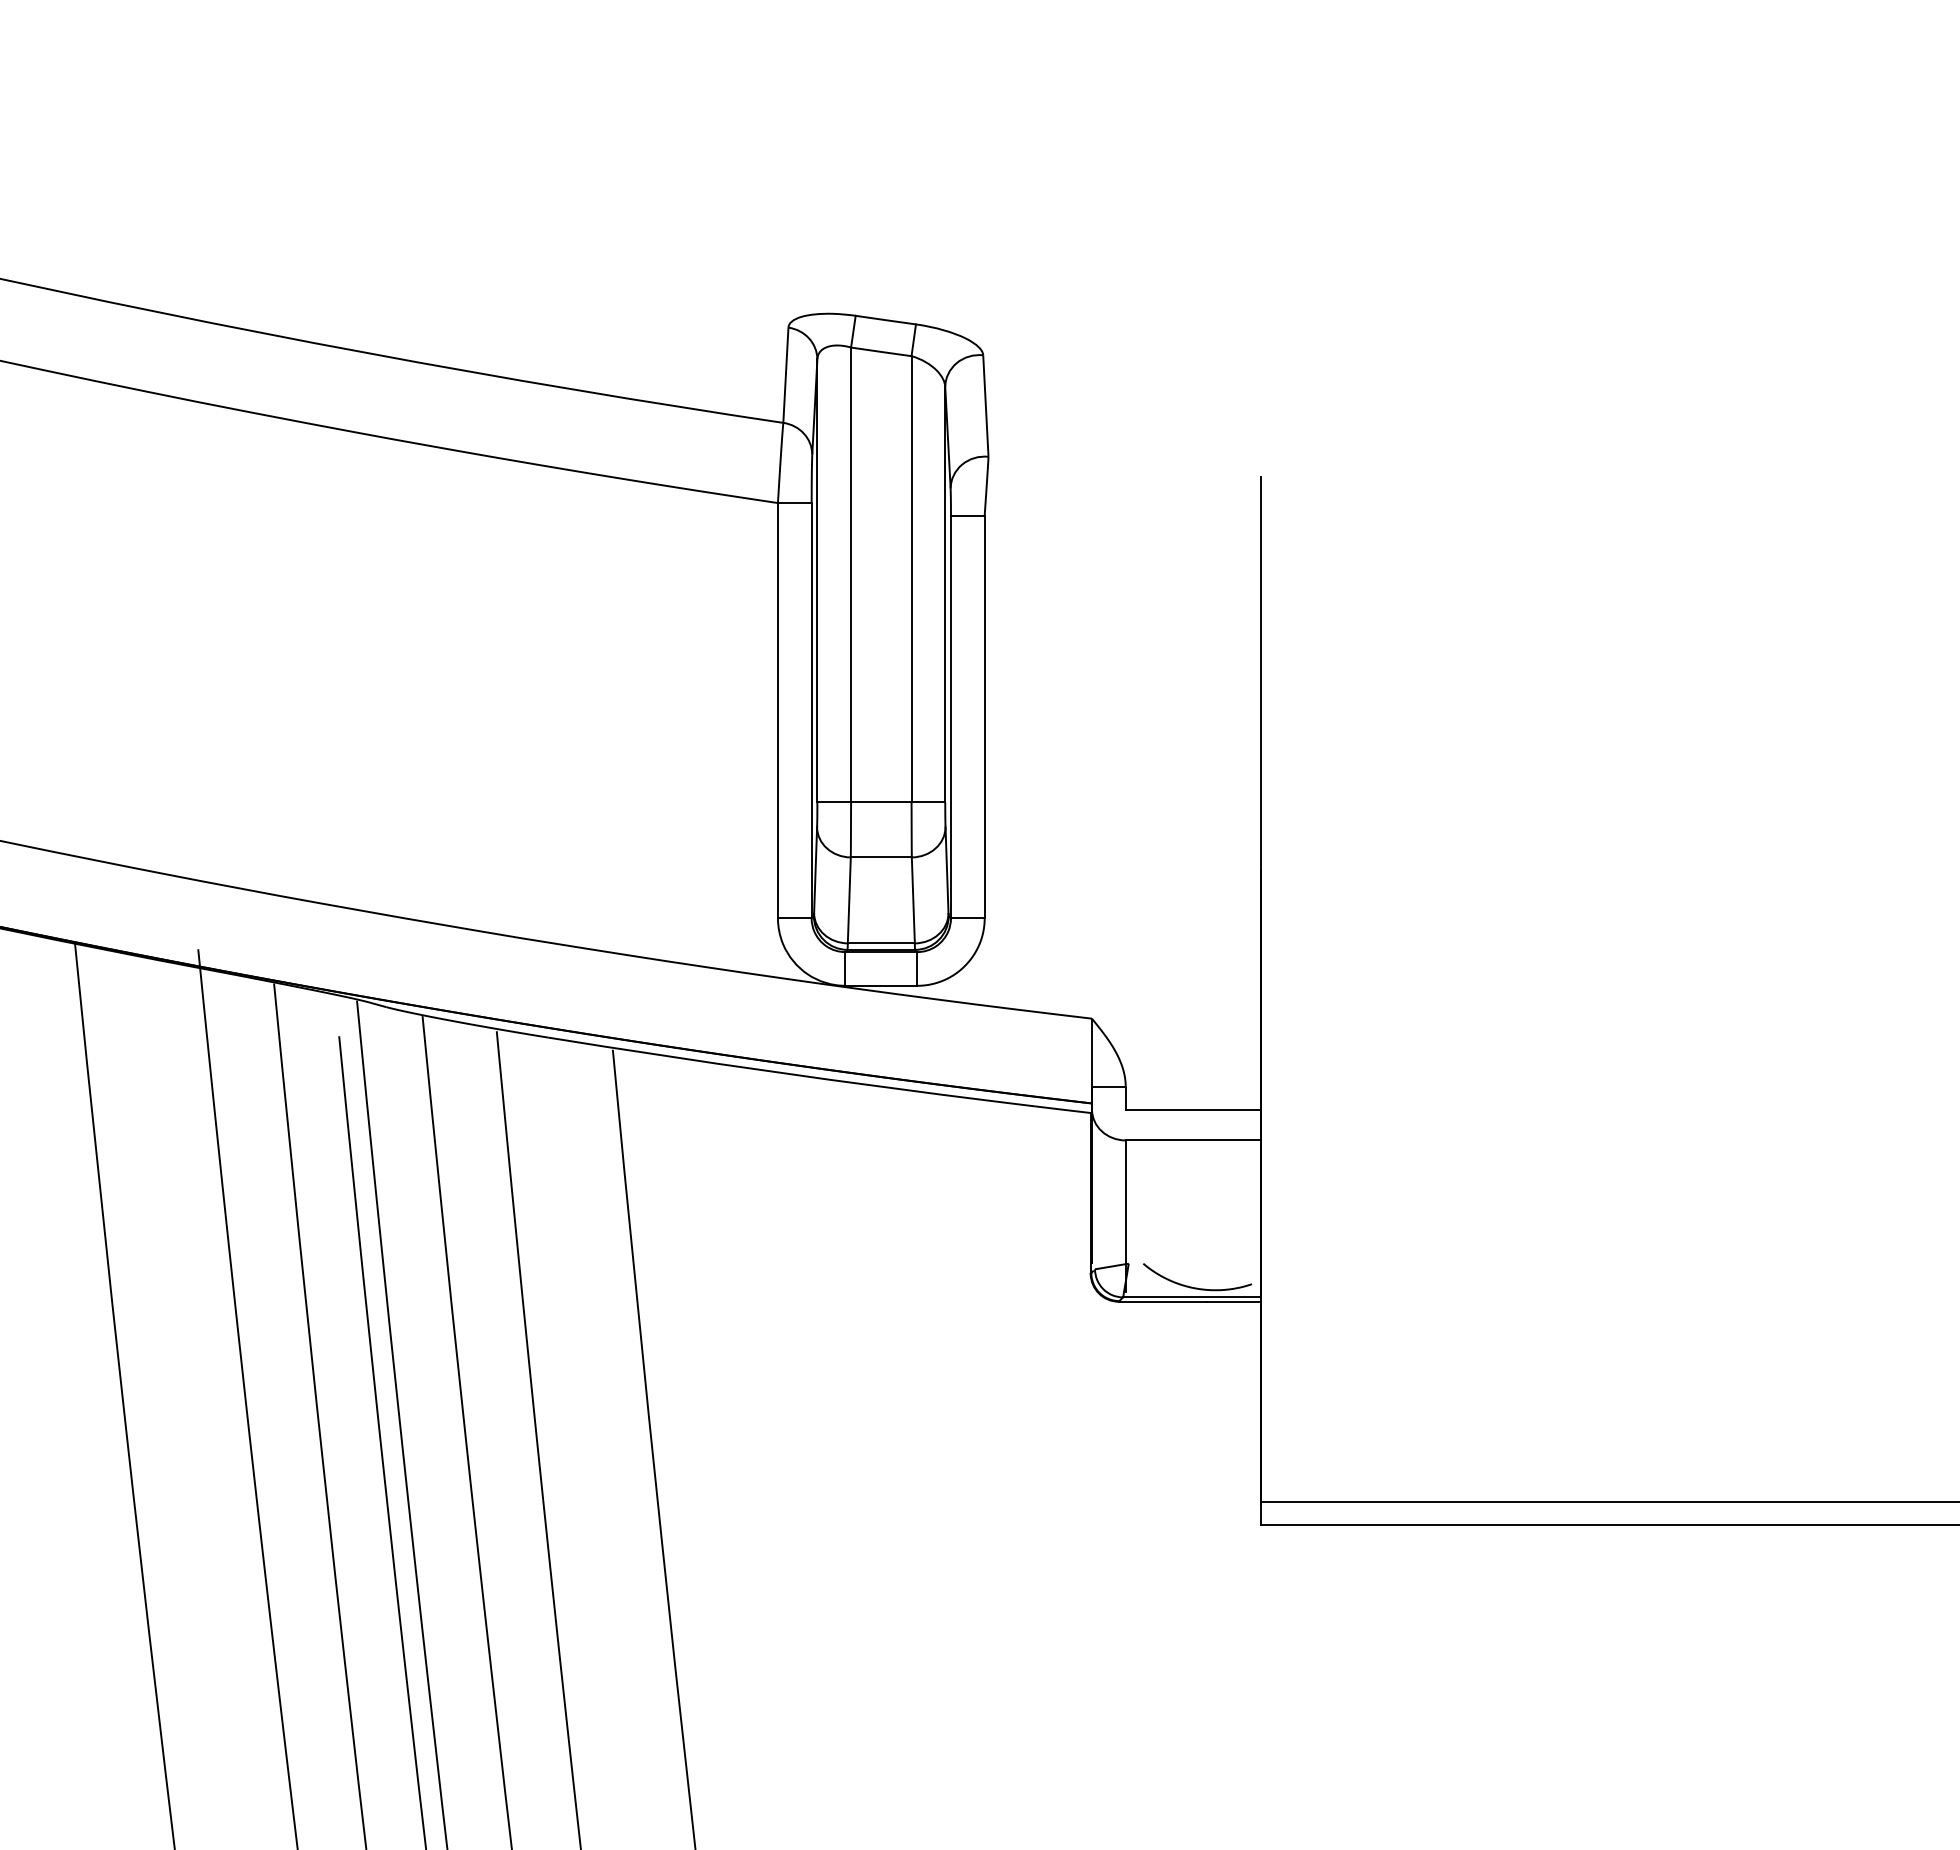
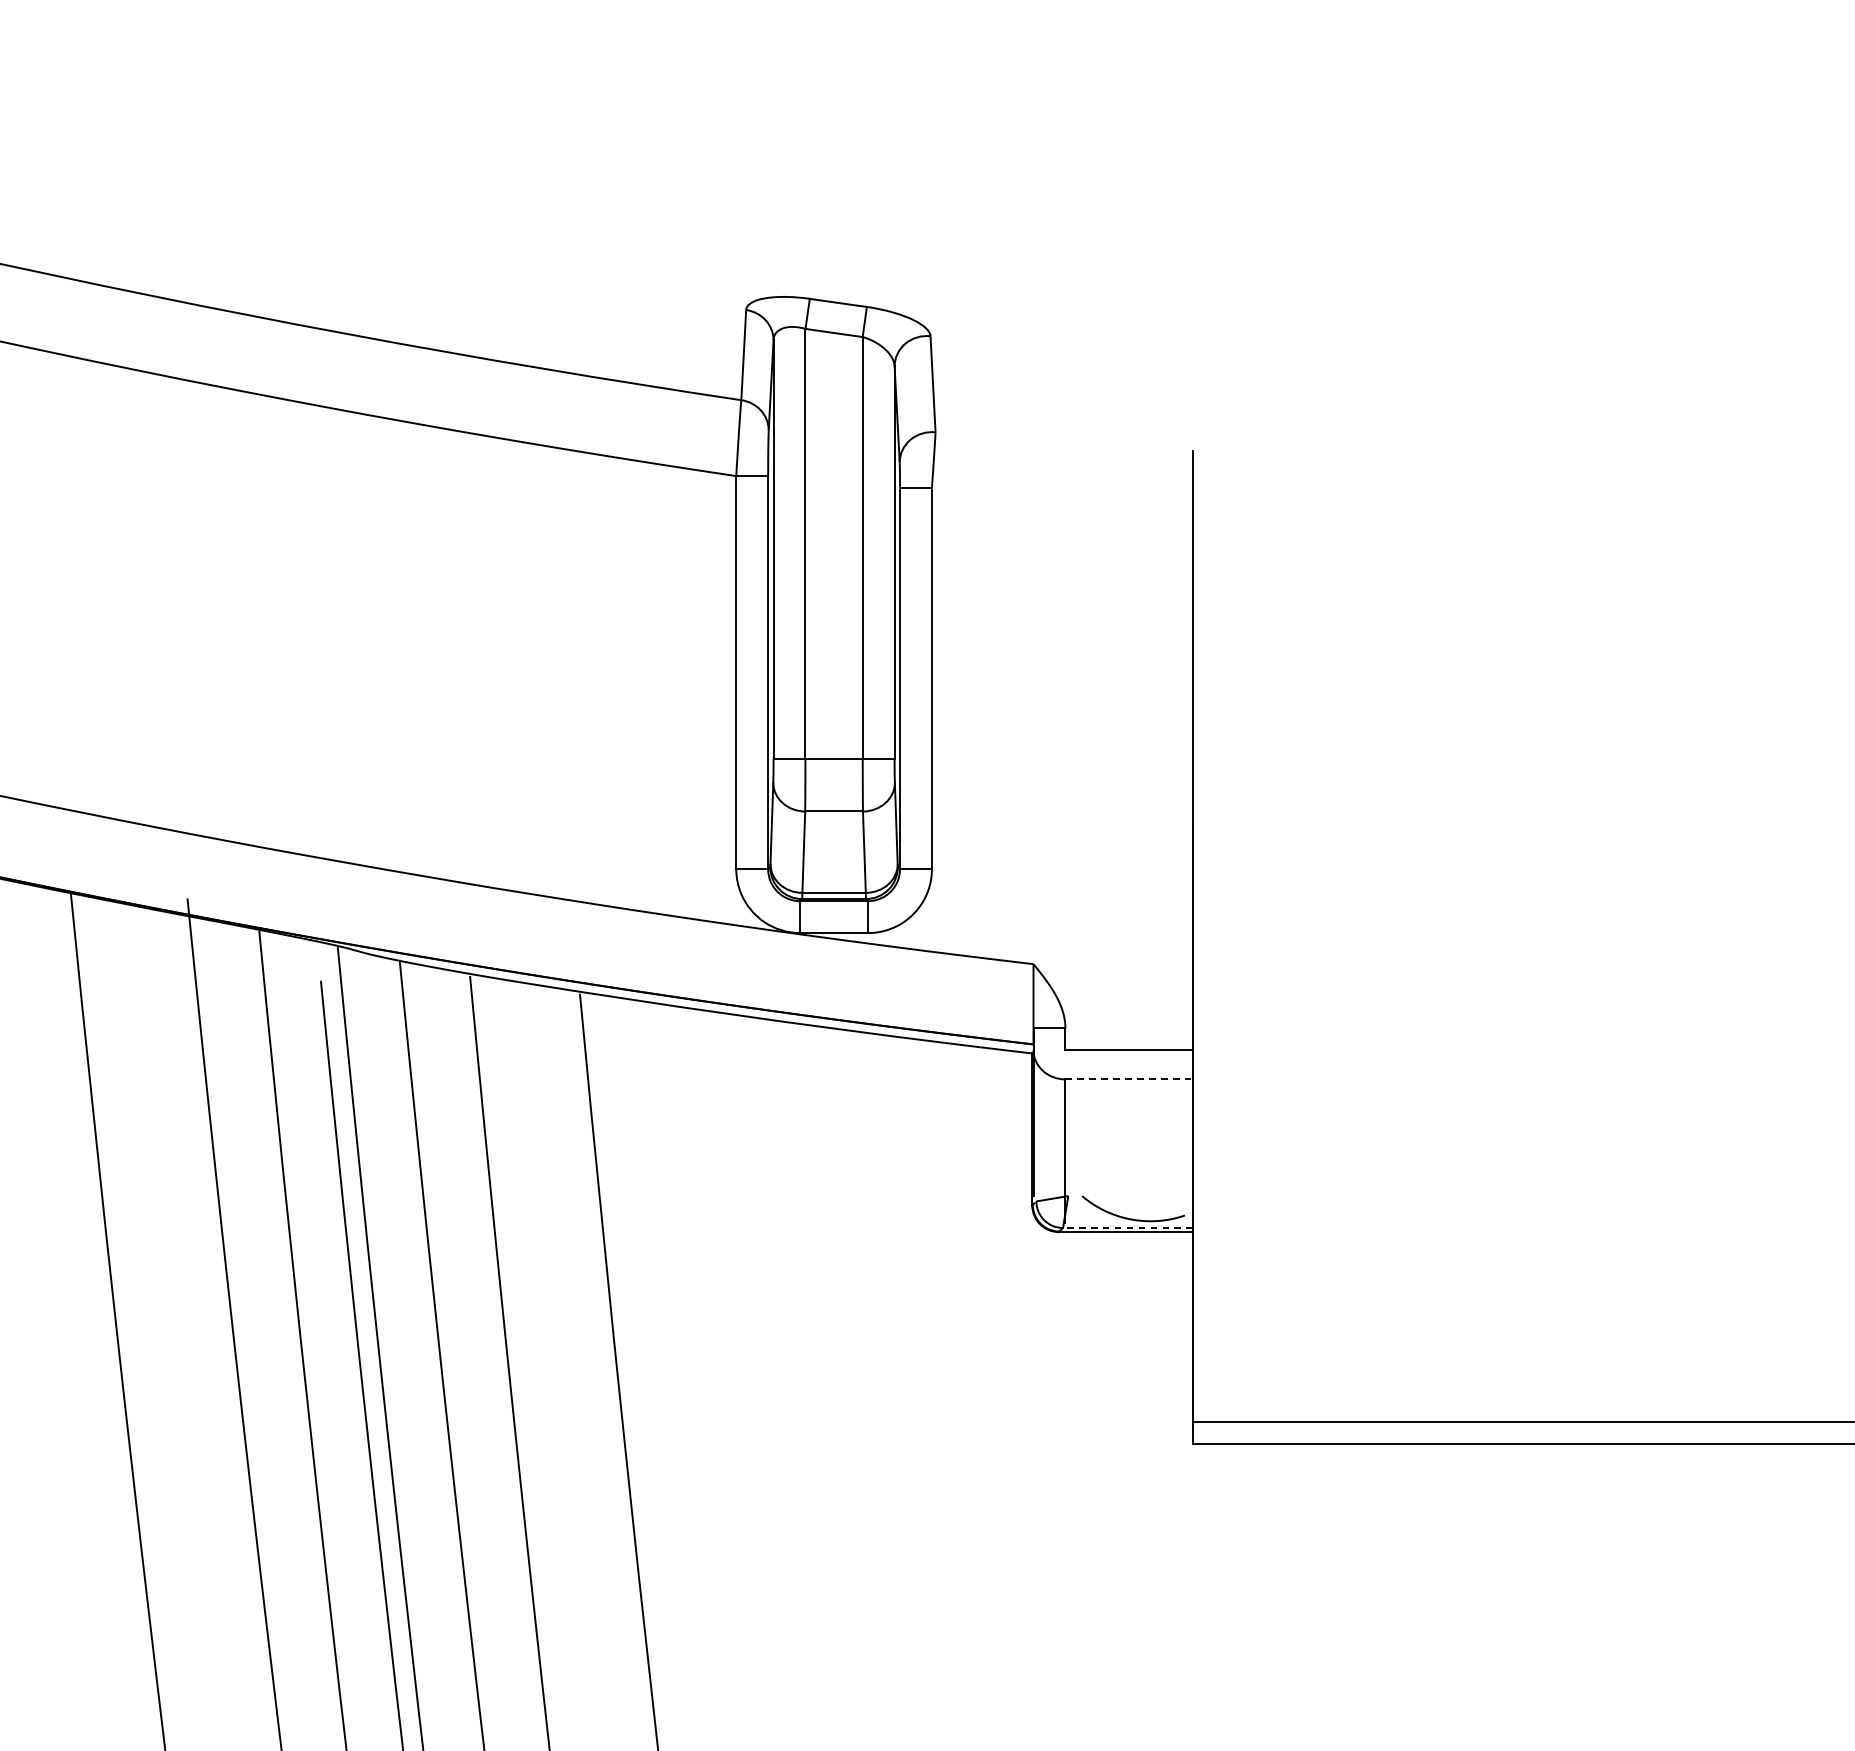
line: (1193, 1140) -> (1129, 1079), solid -> dashed
line: (1191, 1297) -> (1127, 1228), solid -> dashed

